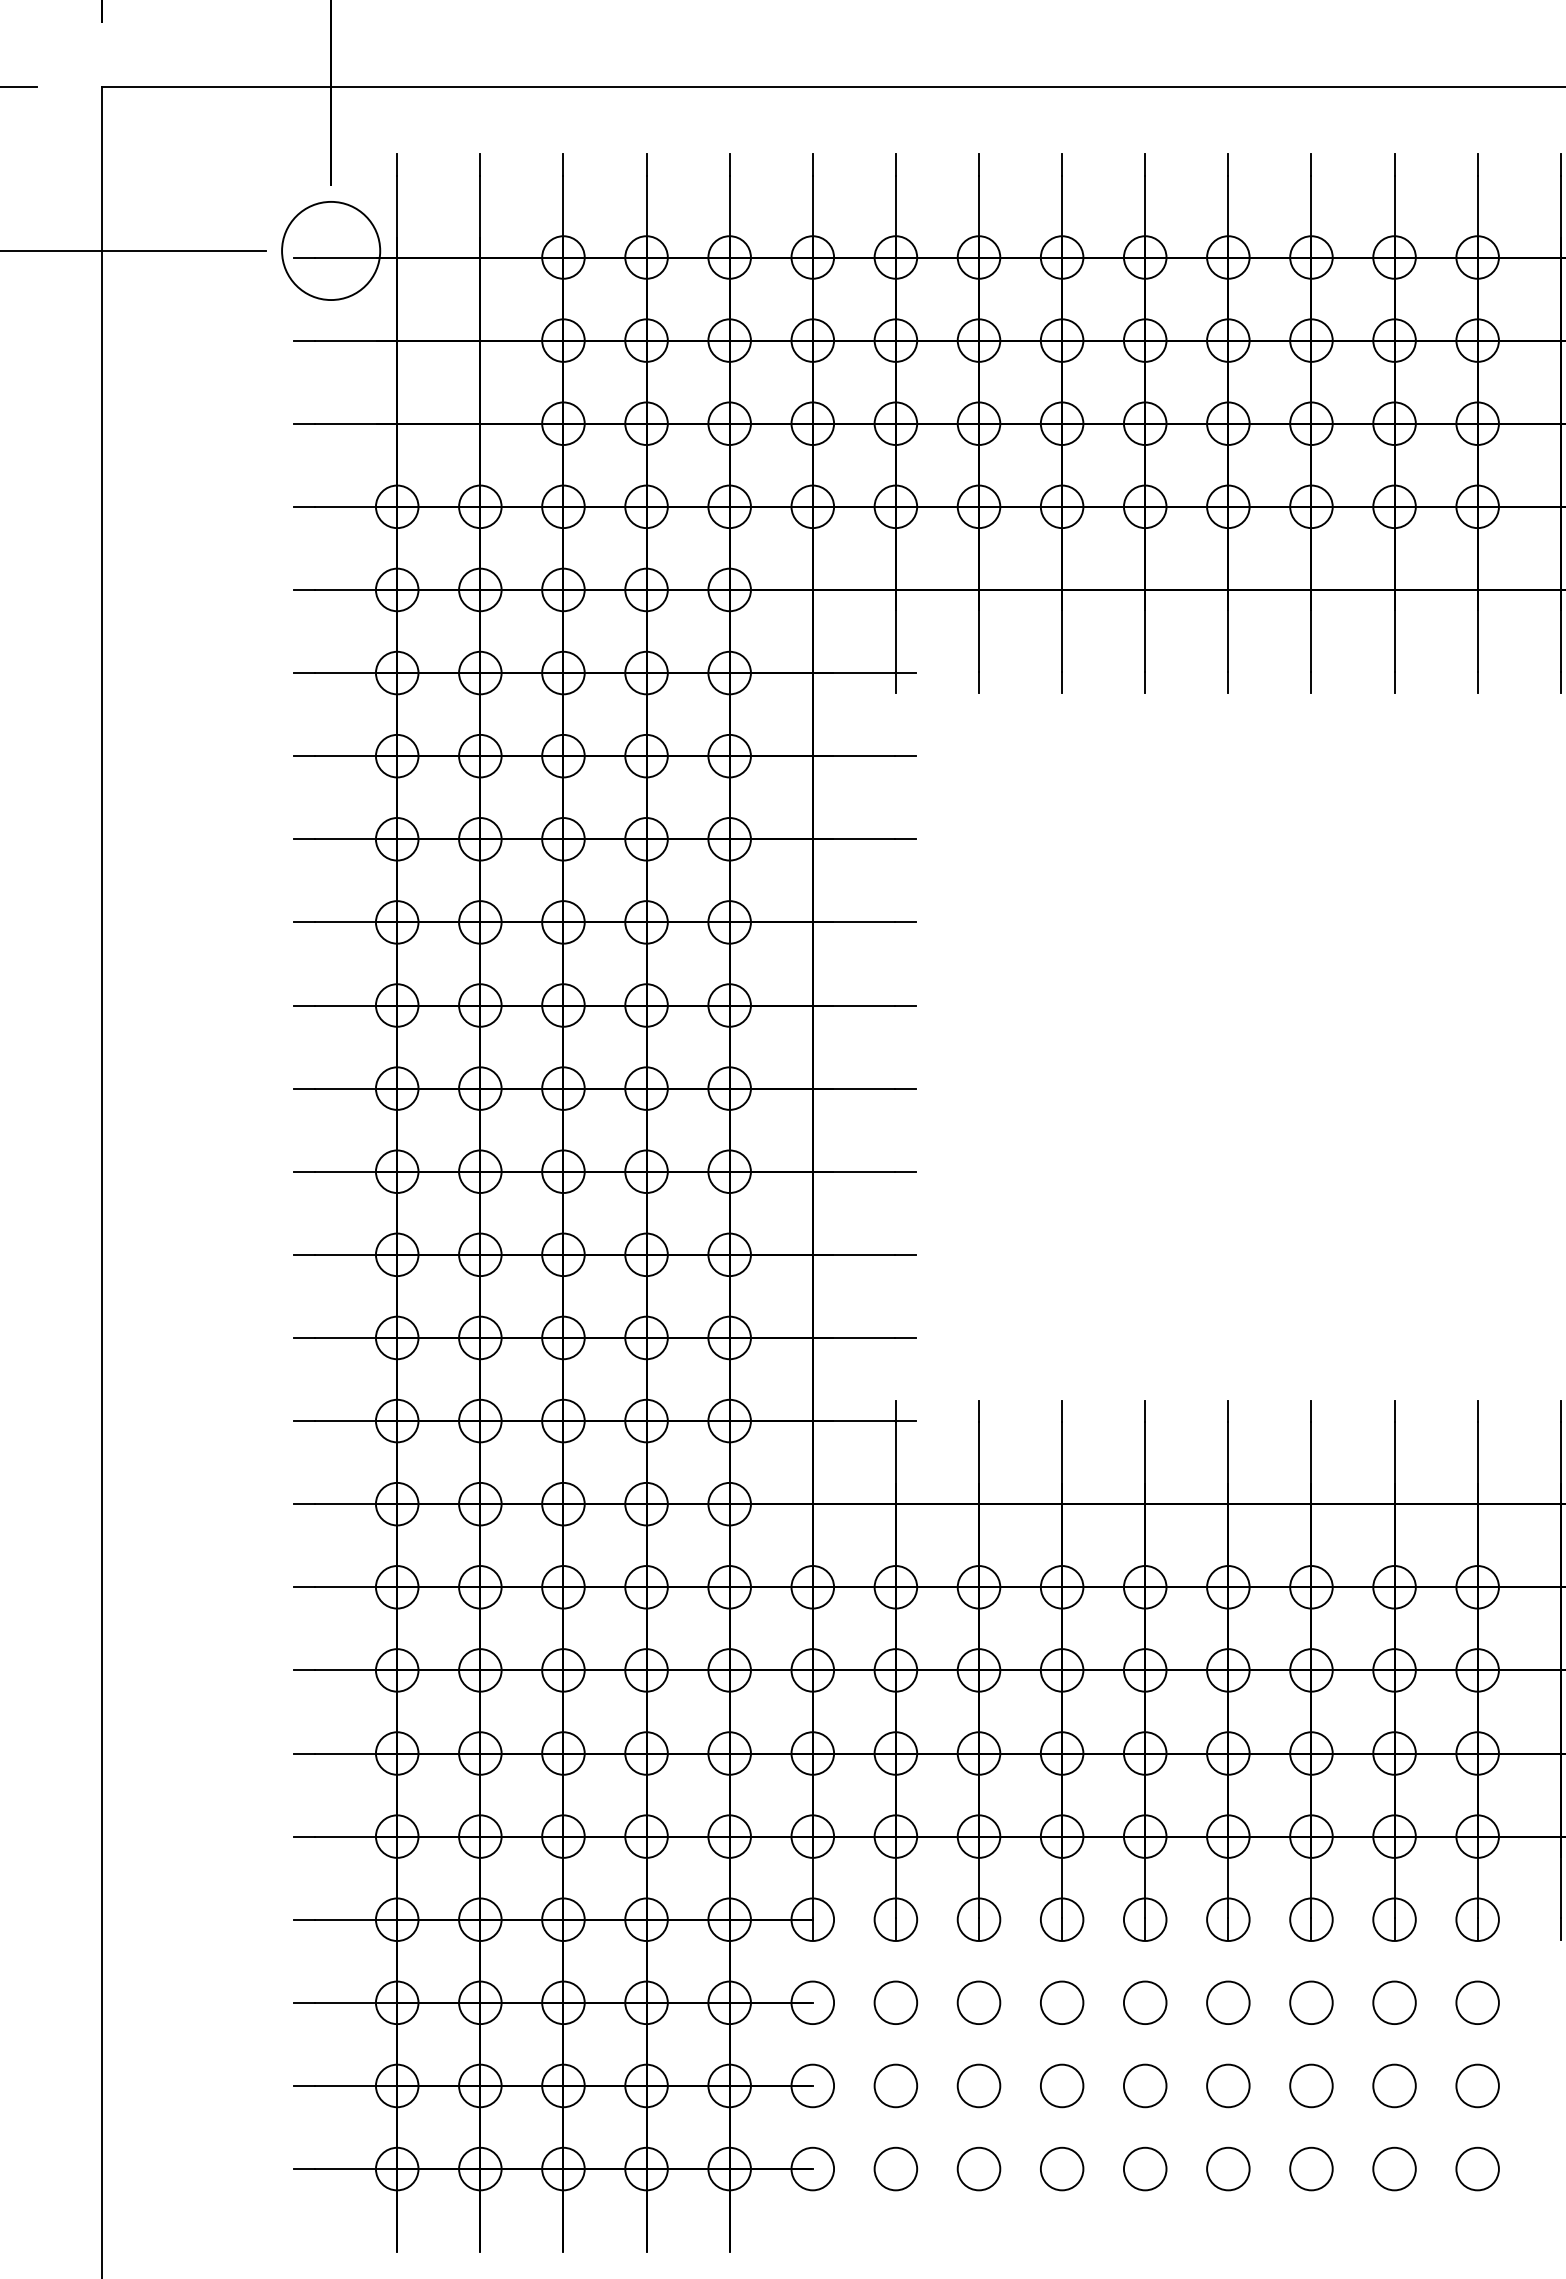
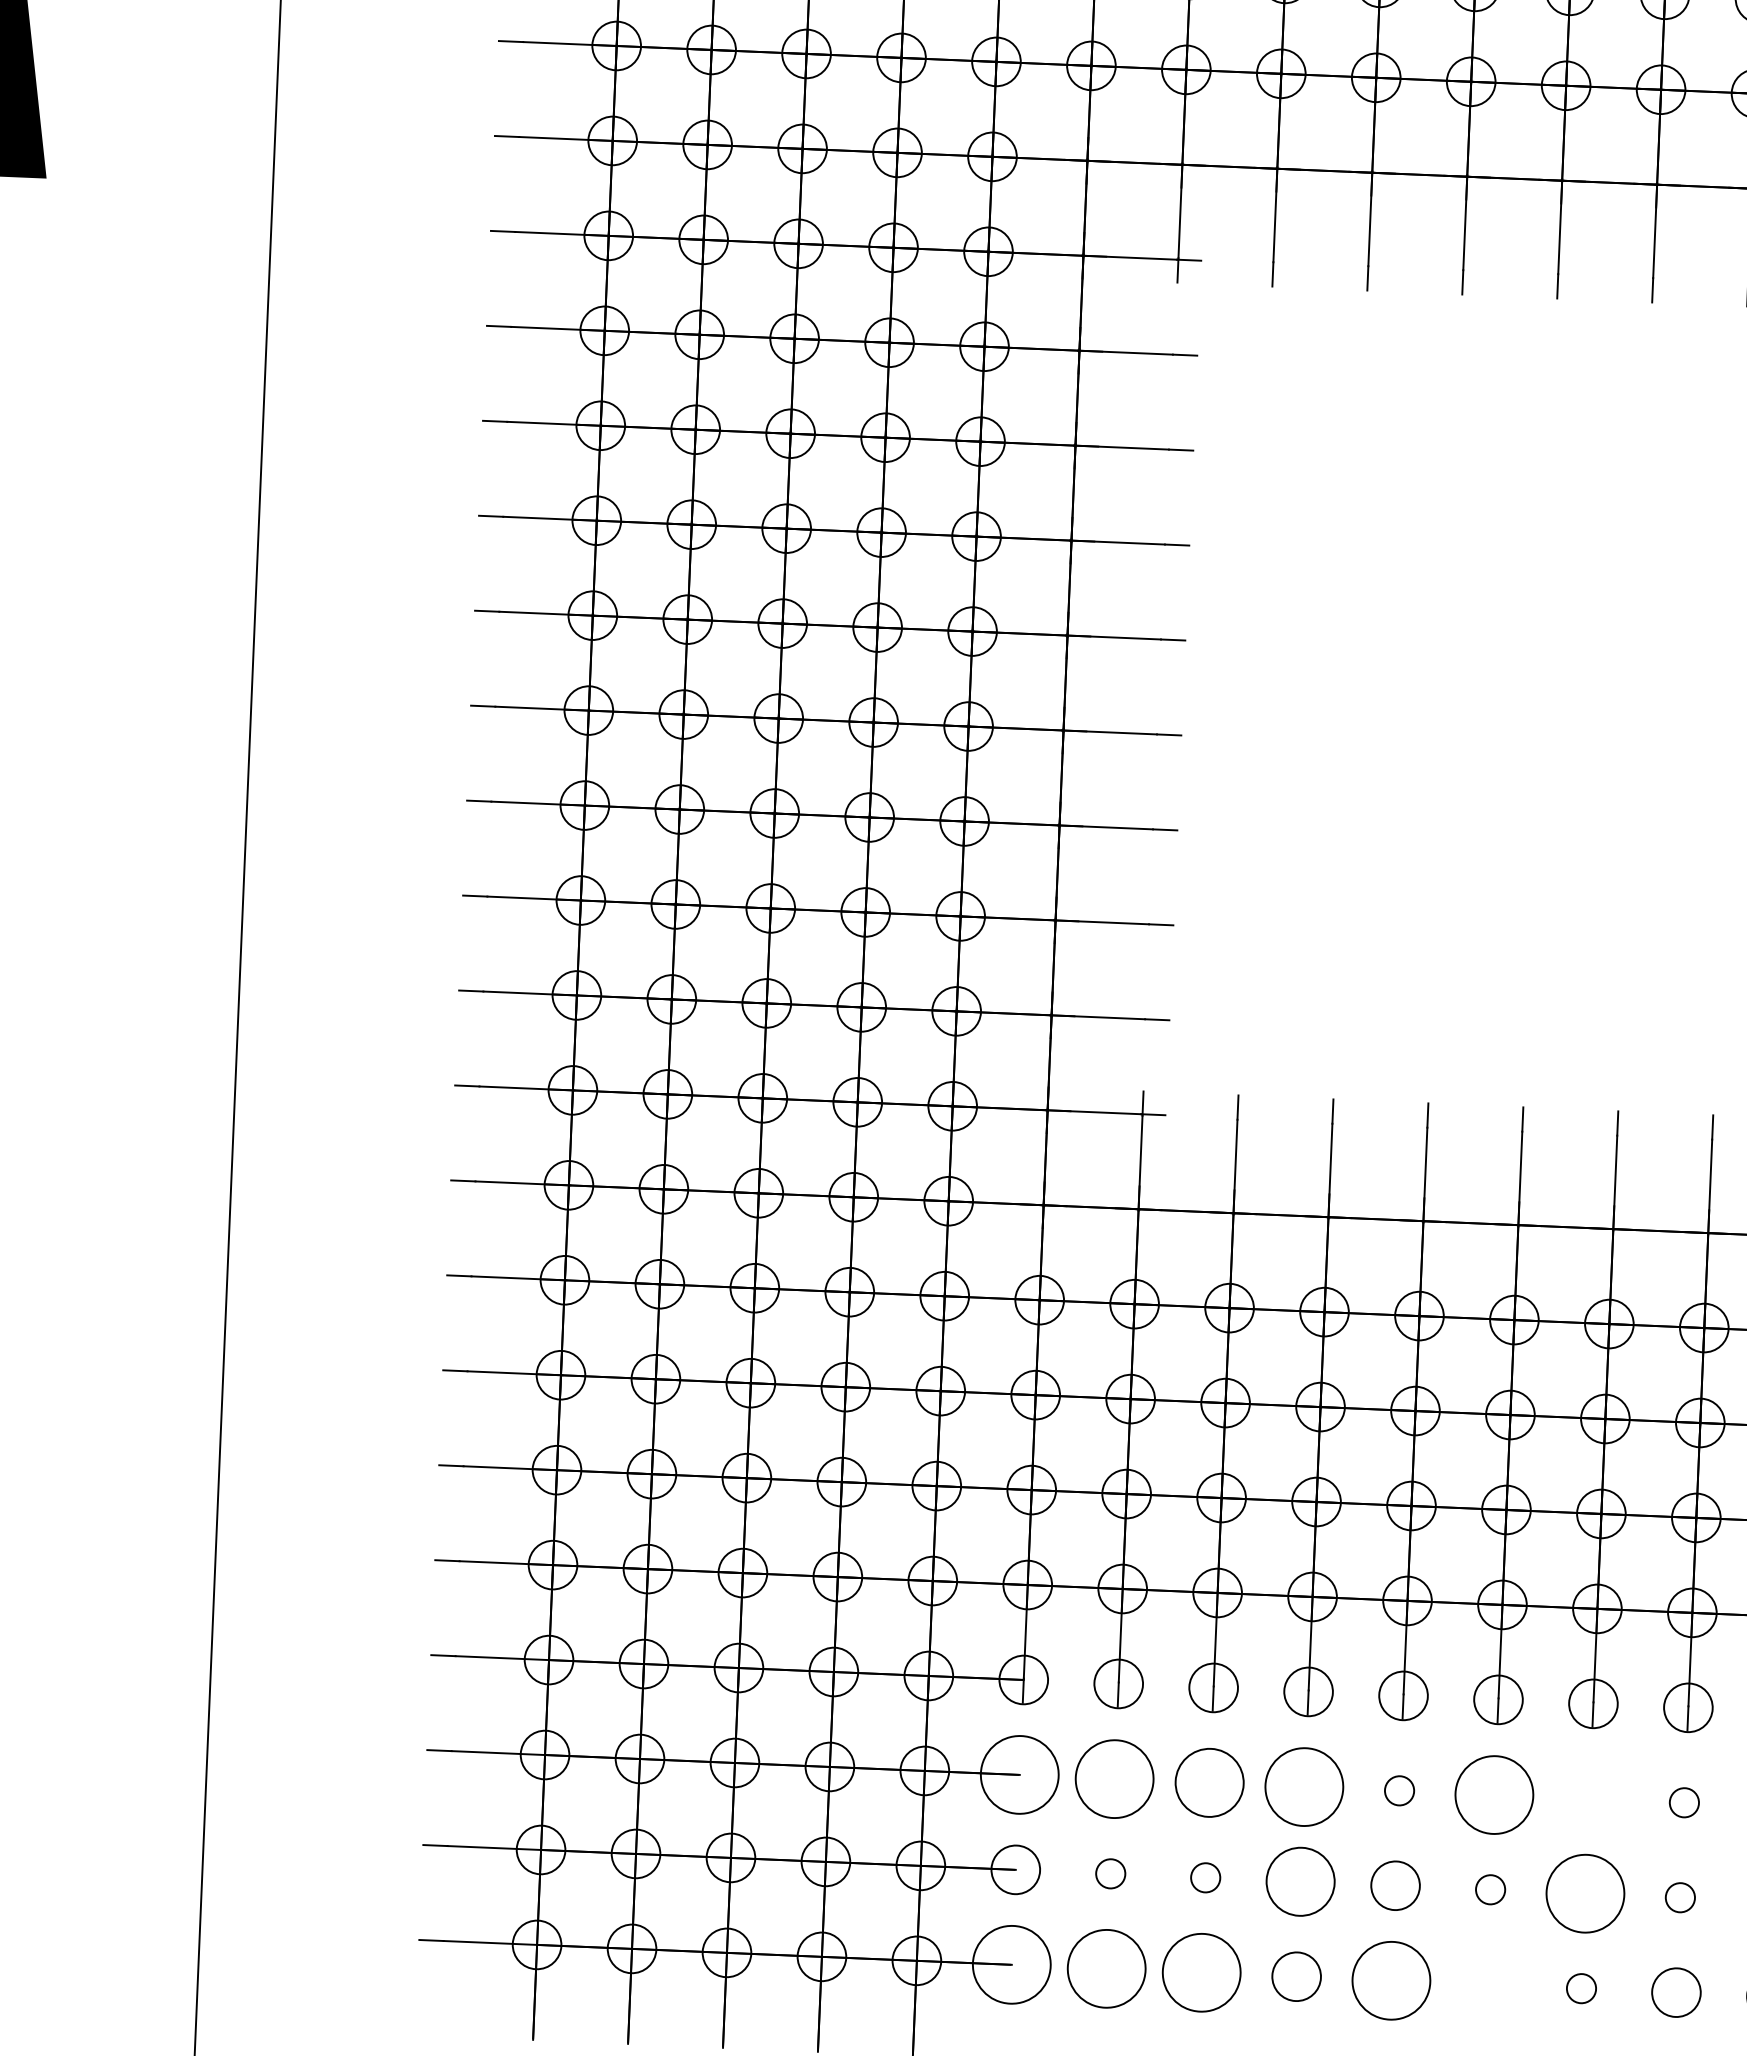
circle: (812, 2002) -> (1019, 1774), size x1.6
circle: (895, 2002) -> (1114, 1778), size x1.6
circle: (978, 2002) -> (1209, 1782), size x1.4
circle: (1062, 2002) -> (1305, 1786), size x1.6
circle: (1144, 2002) -> (1398, 1790), size x0.6
circle: (1228, 2002) -> (1494, 1794), size x1.6
circle: (1311, 2002) -> (1589, 1798), removed
circle: (1394, 2002) -> (1684, 1802), size x0.6
circle: (895, 2085) -> (1110, 1873), size x0.6
circle: (978, 2085) -> (1205, 1877), size x0.6
circle: (1061, 2085) -> (1299, 1881), size x1.4
circle: (1228, 2085) -> (1490, 1889), size x0.6
circle: (1311, 2085) -> (1585, 1893), size x1.6
circle: (1394, 2085) -> (1680, 1897), size x0.6
circle: (812, 2168) -> (1011, 1964), size x1.6
circle: (895, 2168) -> (1106, 1968), size x1.6
circle: (978, 2168) -> (1201, 1972), size x1.6
circle: (1145, 2168) -> (1391, 1980), size x1.6
circle: (1228, 2168) -> (1486, 1984), removed
circle: (1311, 2168) -> (1581, 1988), size x0.6

